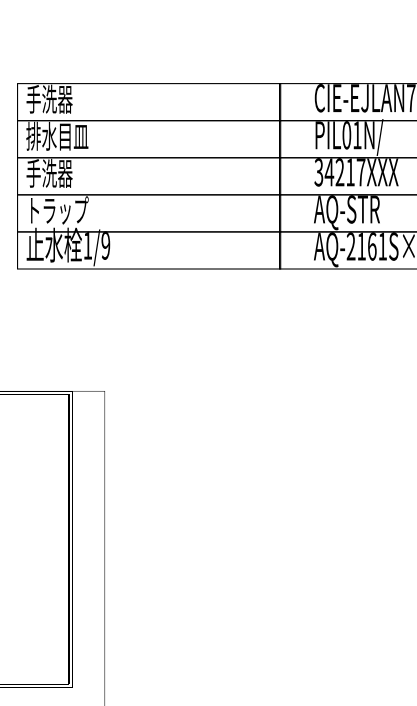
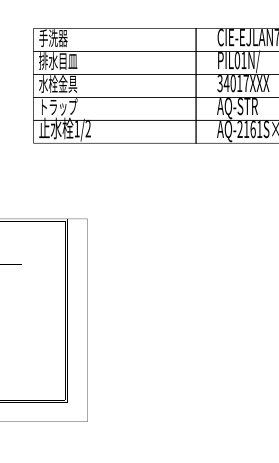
text: (57, 172) -> (58, 83), 手洗器 -> 水栓金具
text: (338, 172) -> (232, 83), 34217XXX -> 34017XXX
text: (104, 246) -> (87, 129), 1/9 -> 1/2

